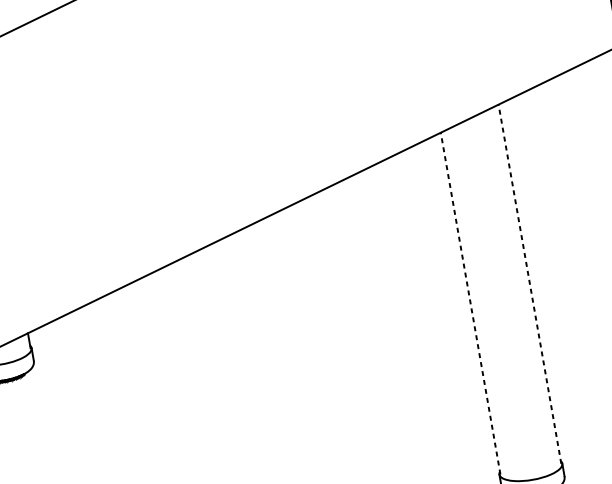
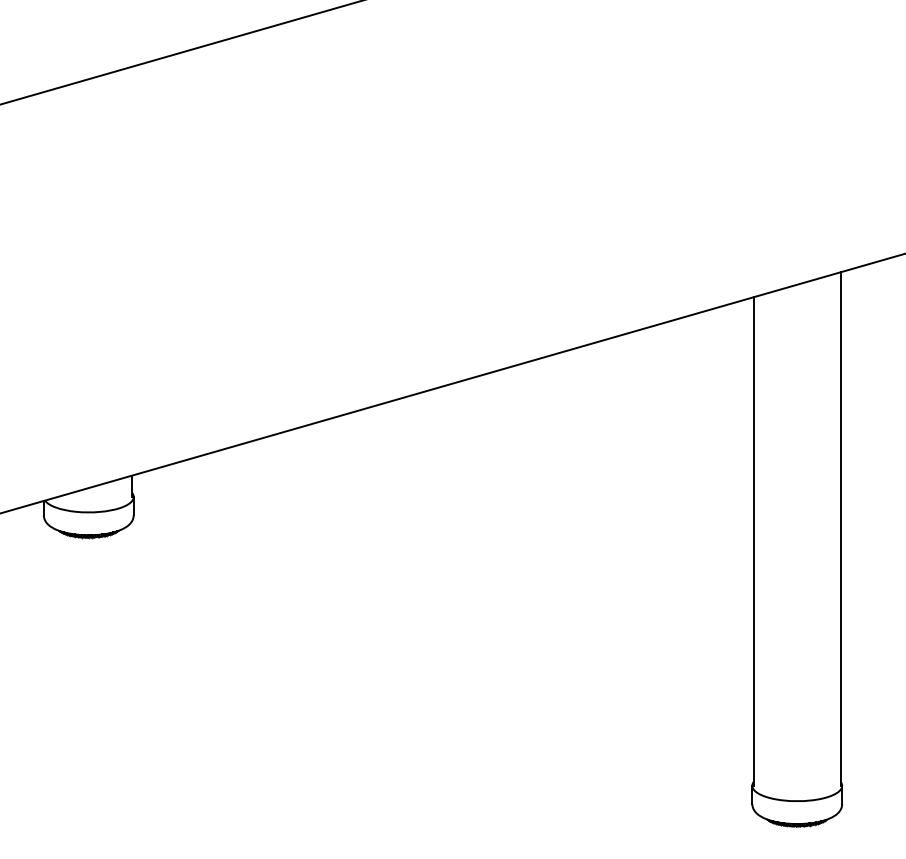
line: (529, 284) -> (840, 529), dashed -> solid
line: (470, 303) -> (753, 541), dashed -> solid

